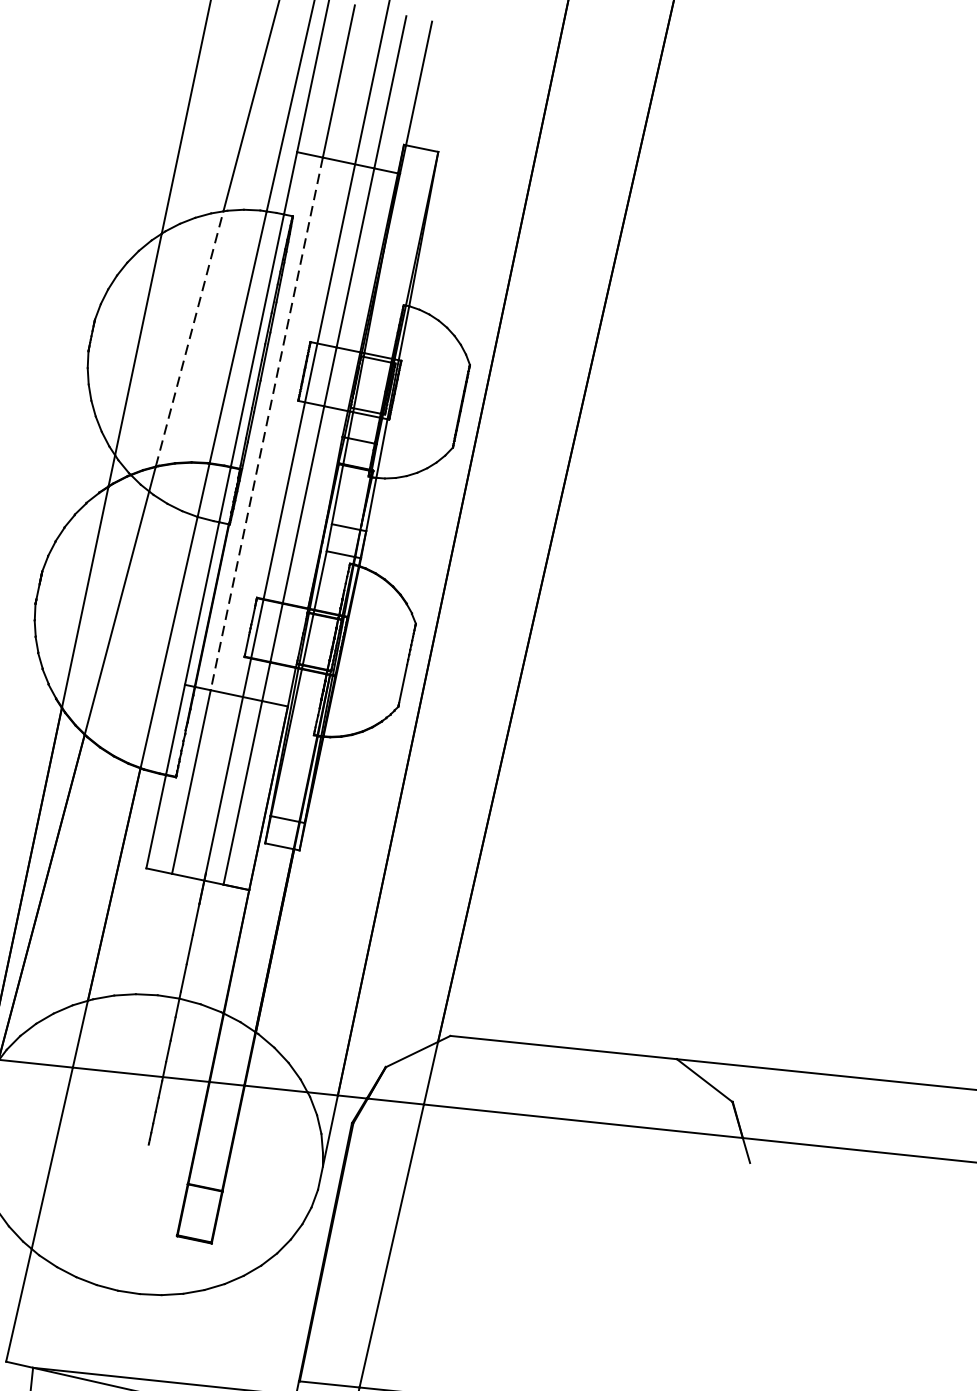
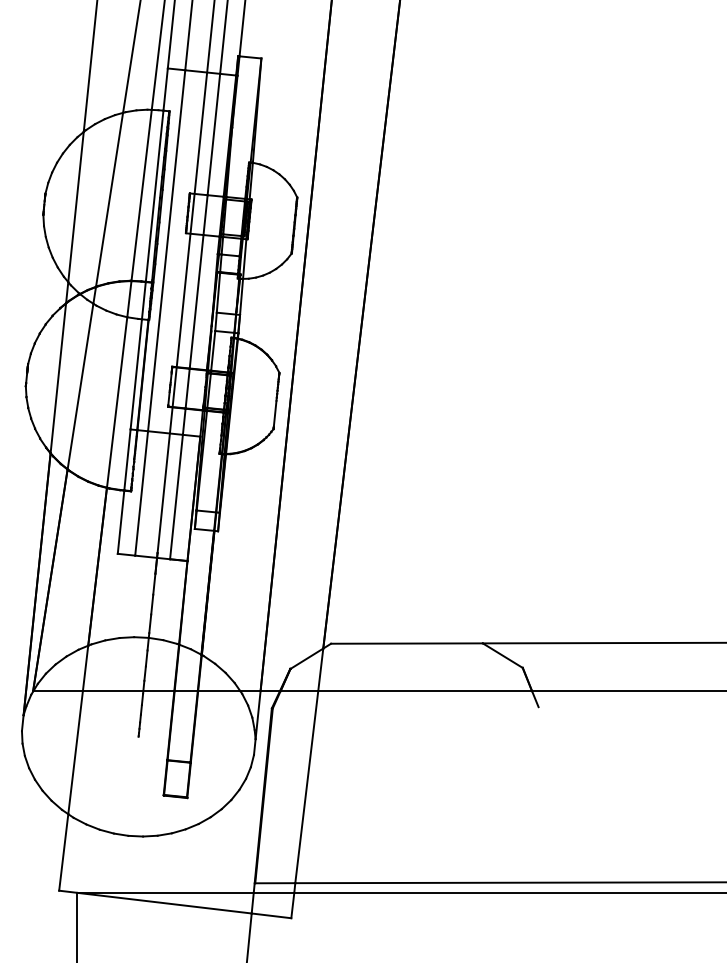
line: (189, 338) -> (109, 199), dashed -> solid
line: (266, 424) -> (166, 251), dashed -> solid

